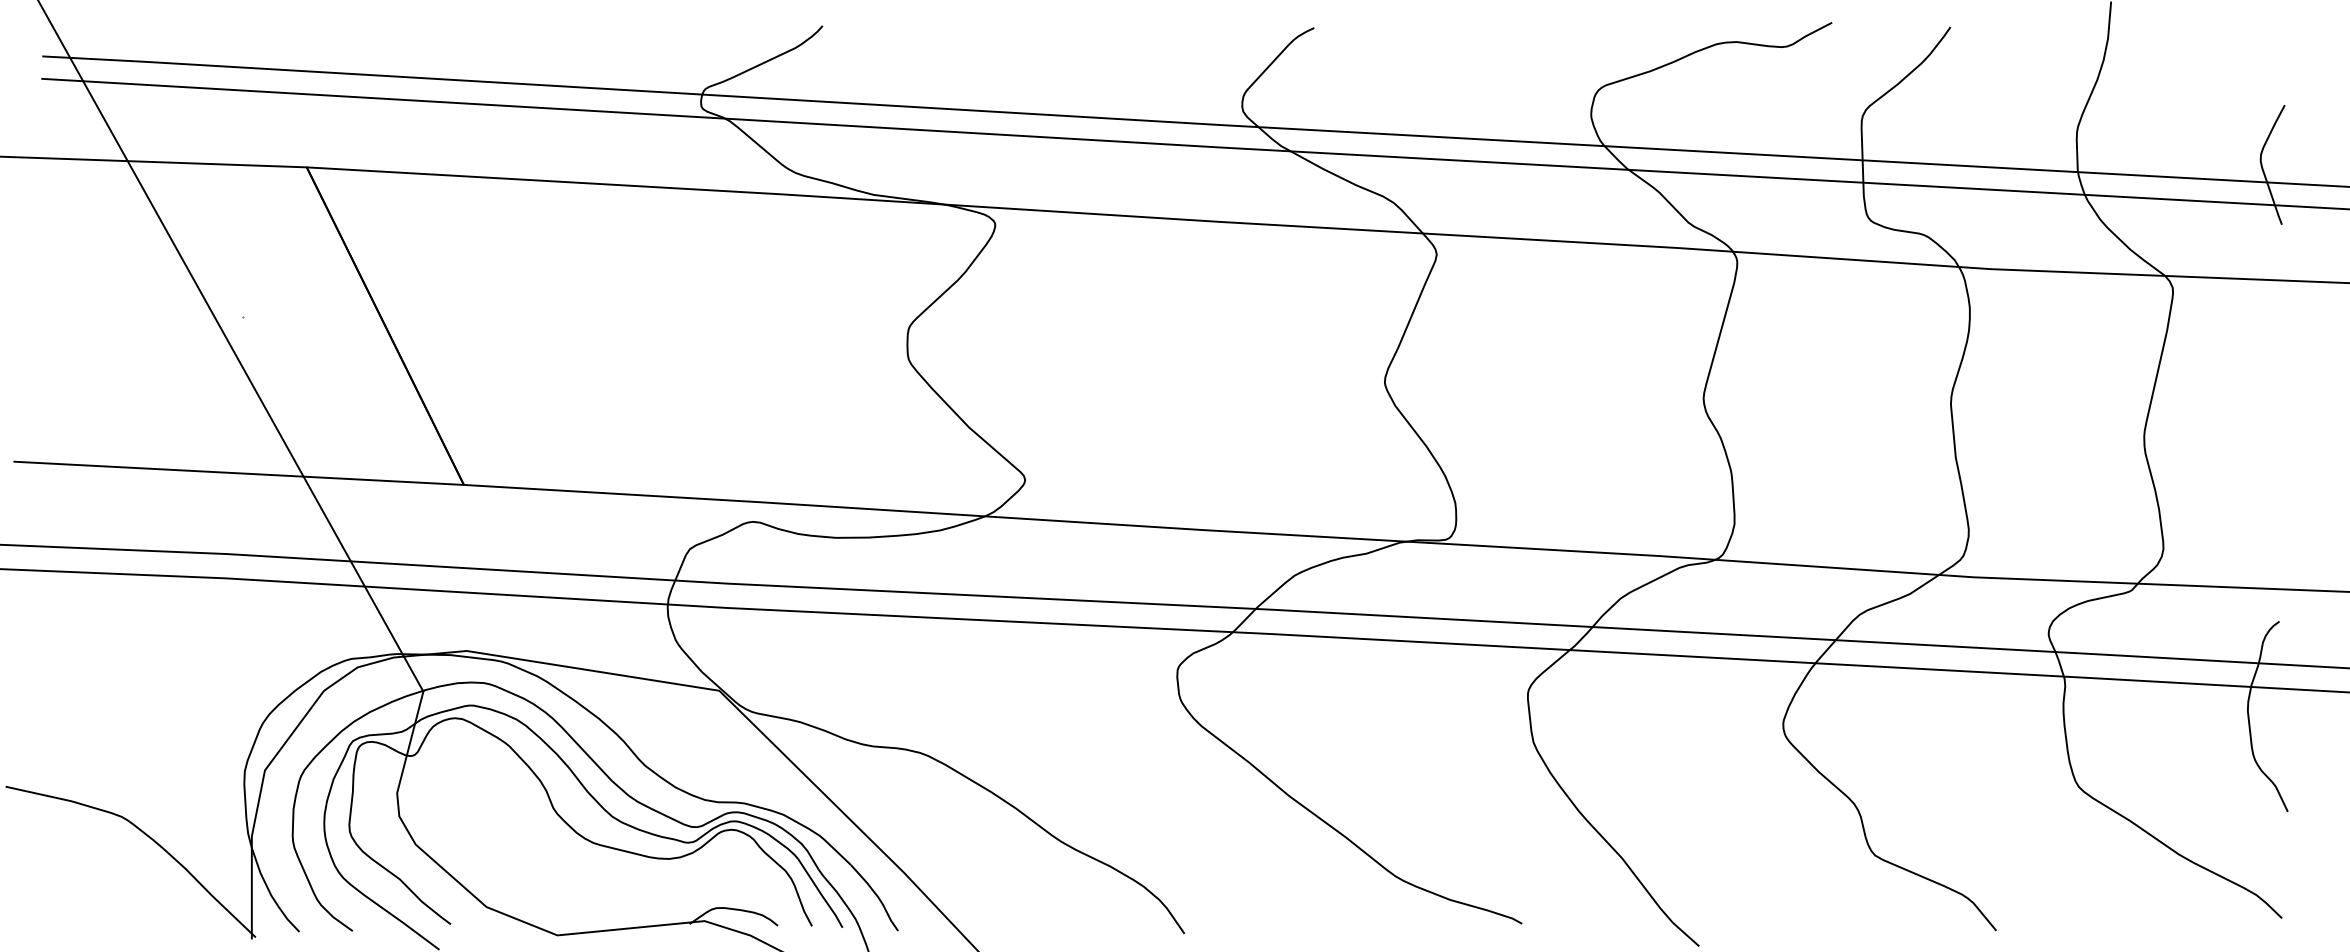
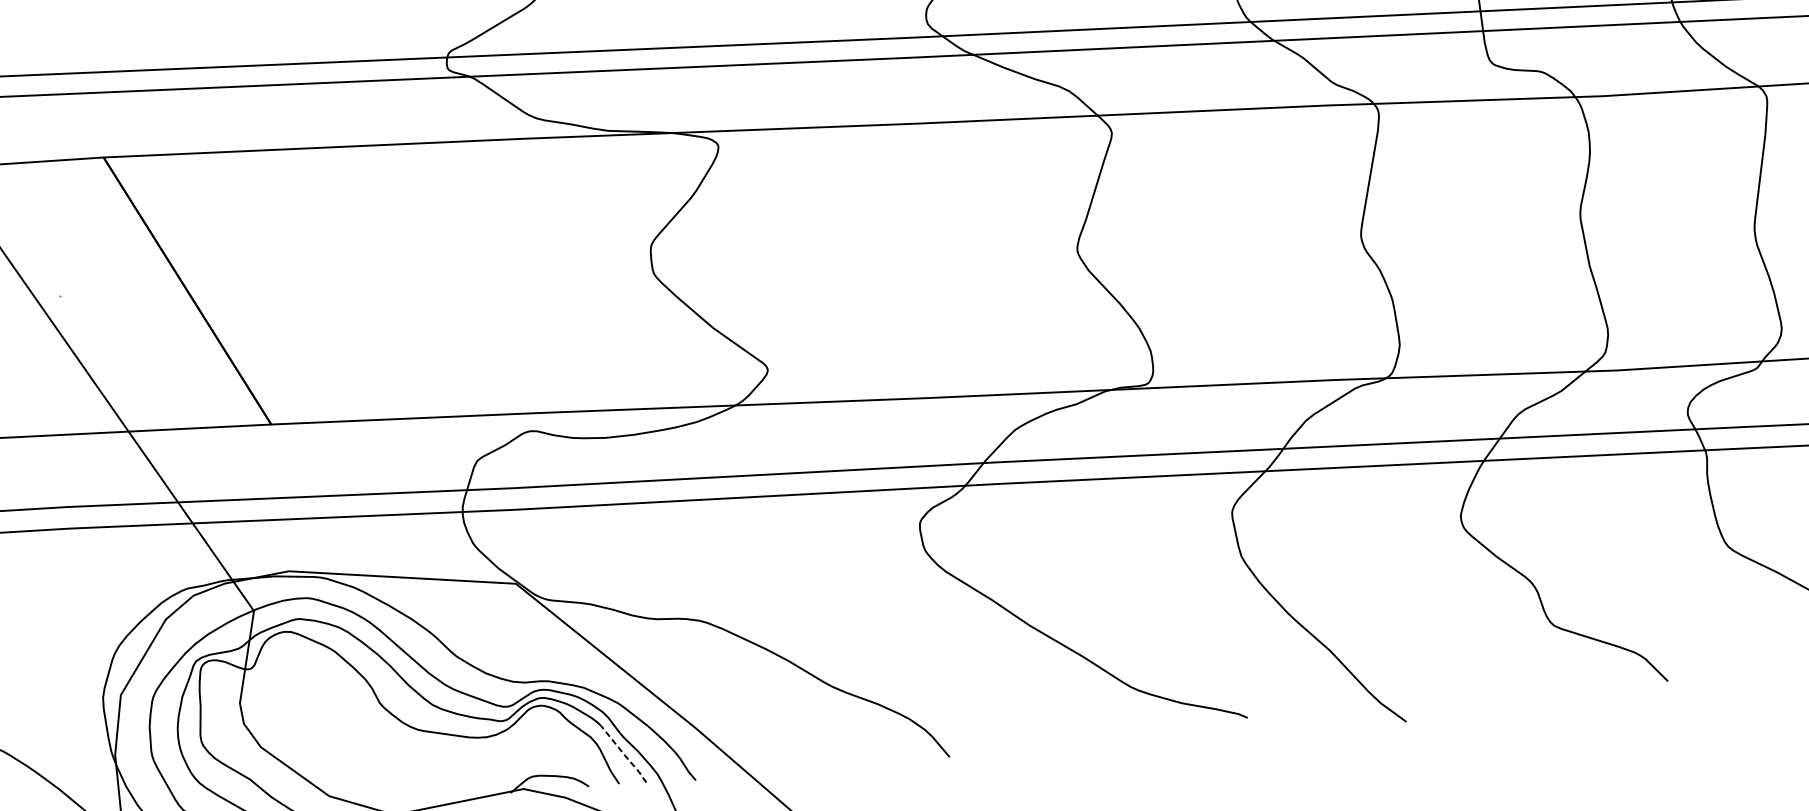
line: (821, 894) -> (624, 754), solid -> dashed

